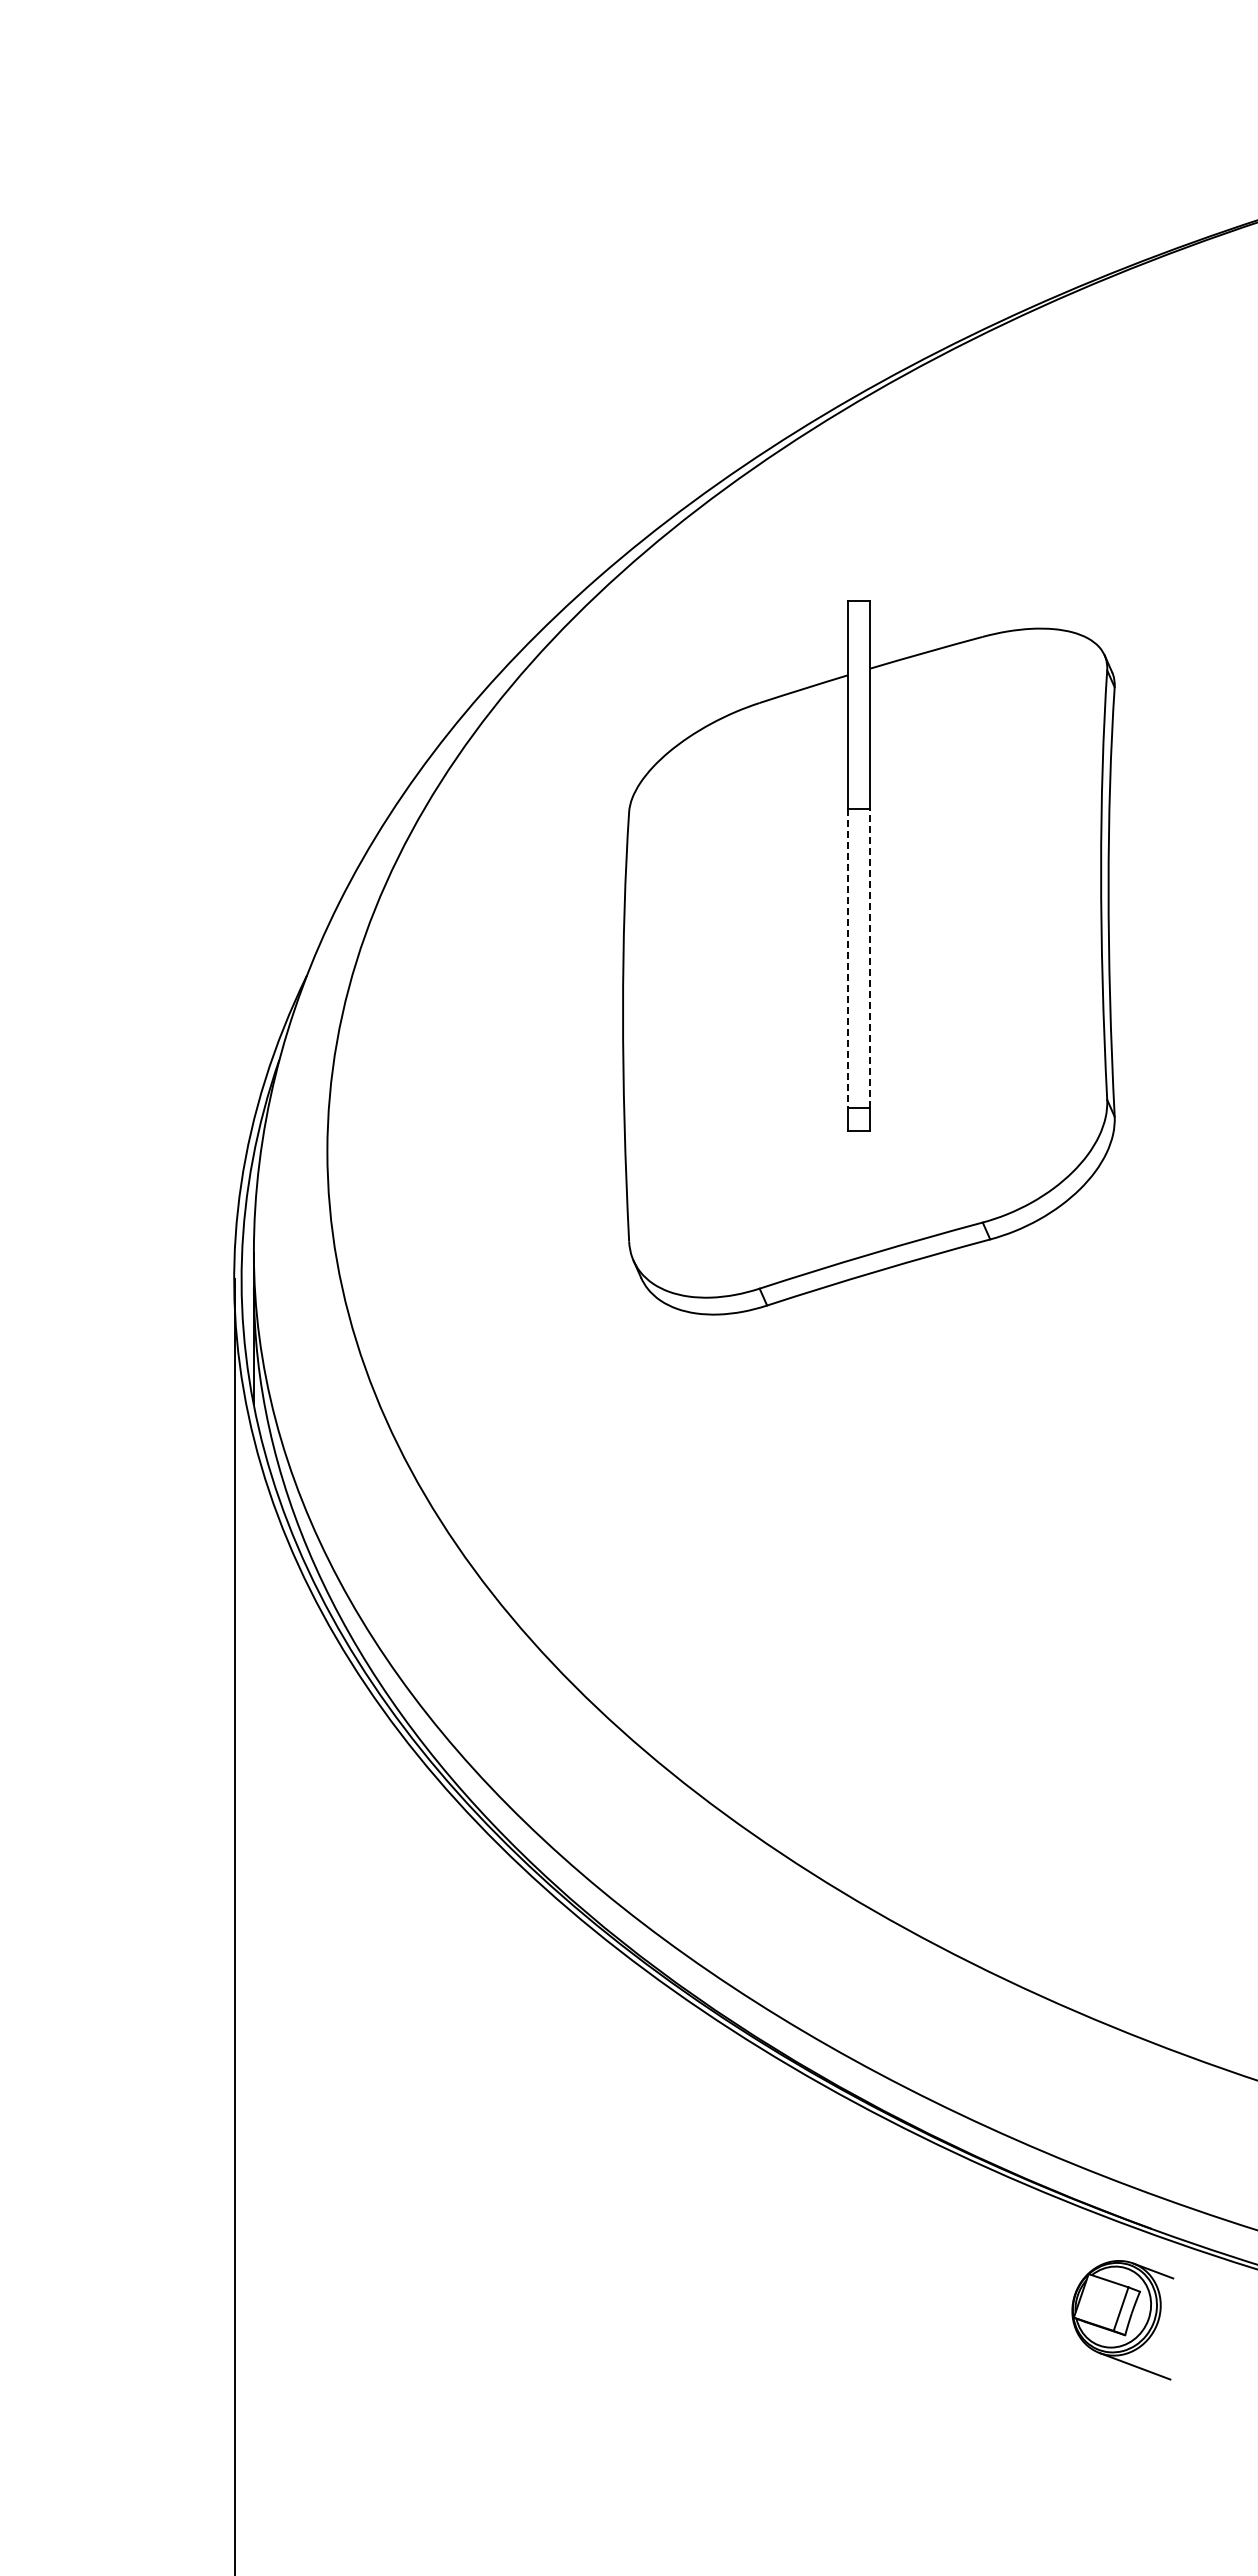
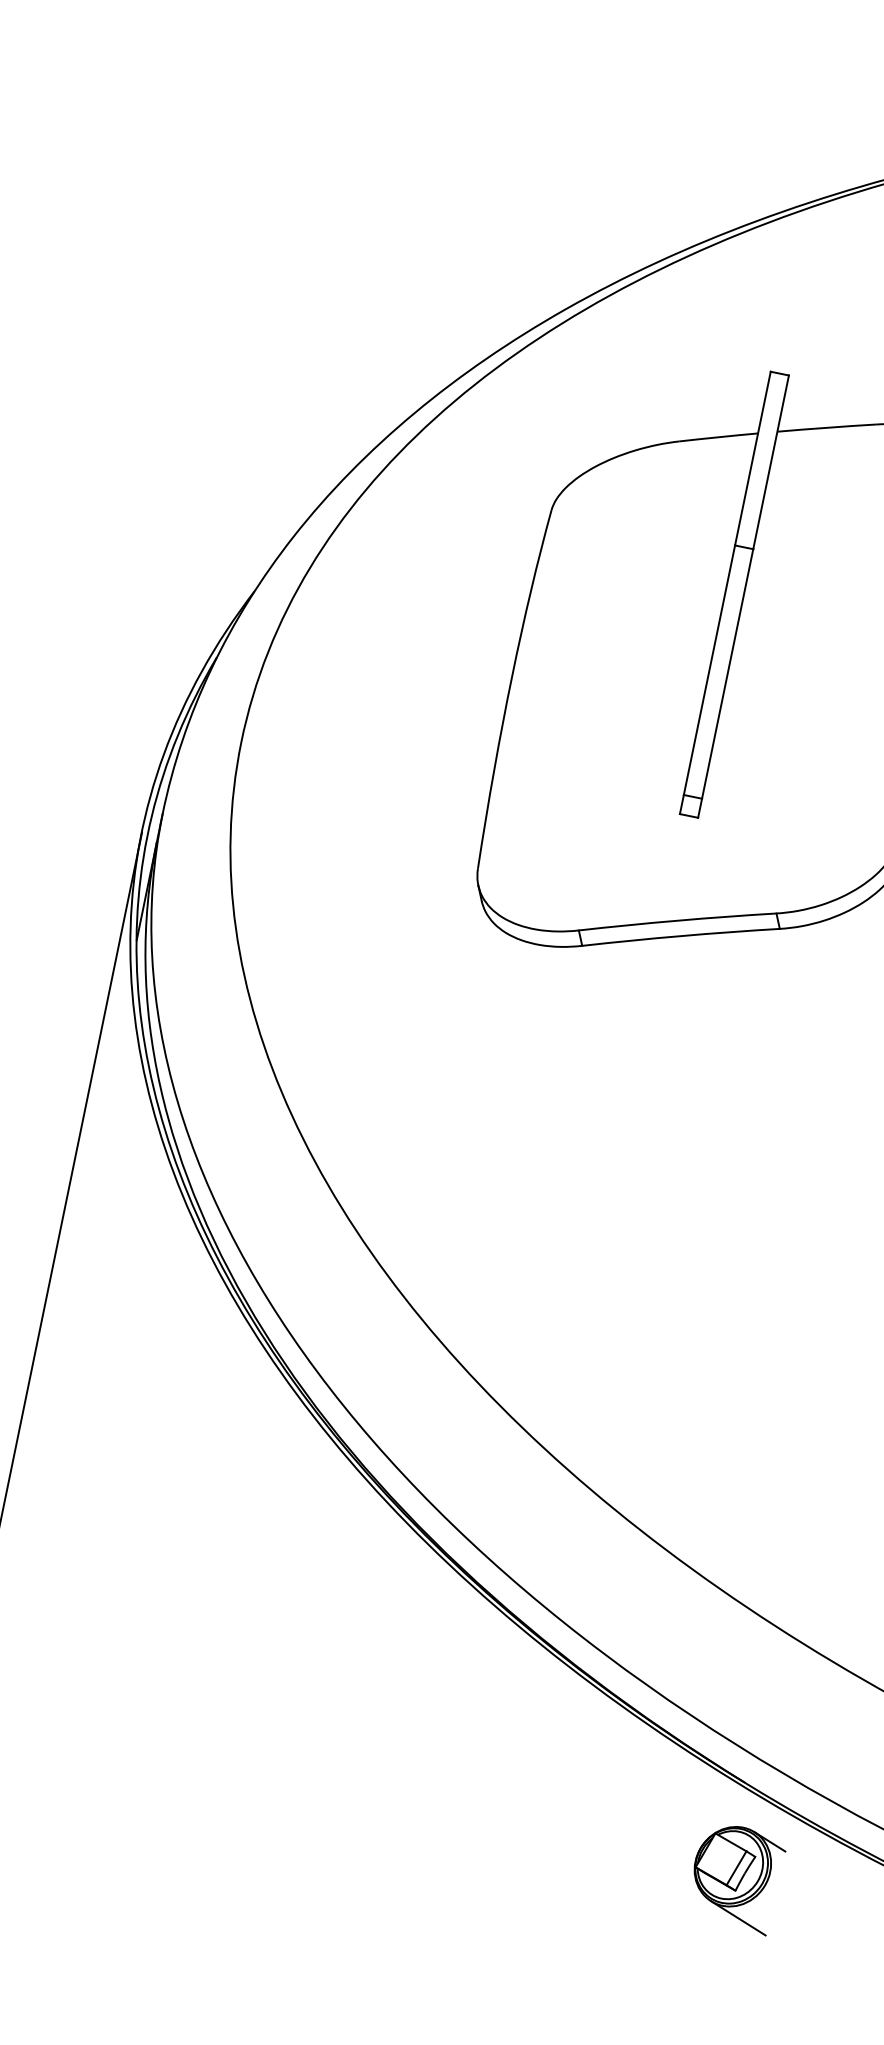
line: (870, 958) -> (728, 673), dashed -> solid
line: (848, 959) -> (709, 670), dashed -> solid
part: (1122, 2320) -> (735, 1877), moved

